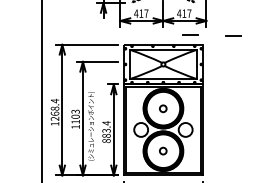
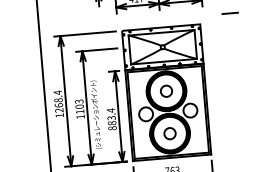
line: (190, 34) -> (187, 15), removed
circle: (162, 108) -> (165, 91), size x1.67
circle: (162, 150) -> (169, 133), size x1.67

